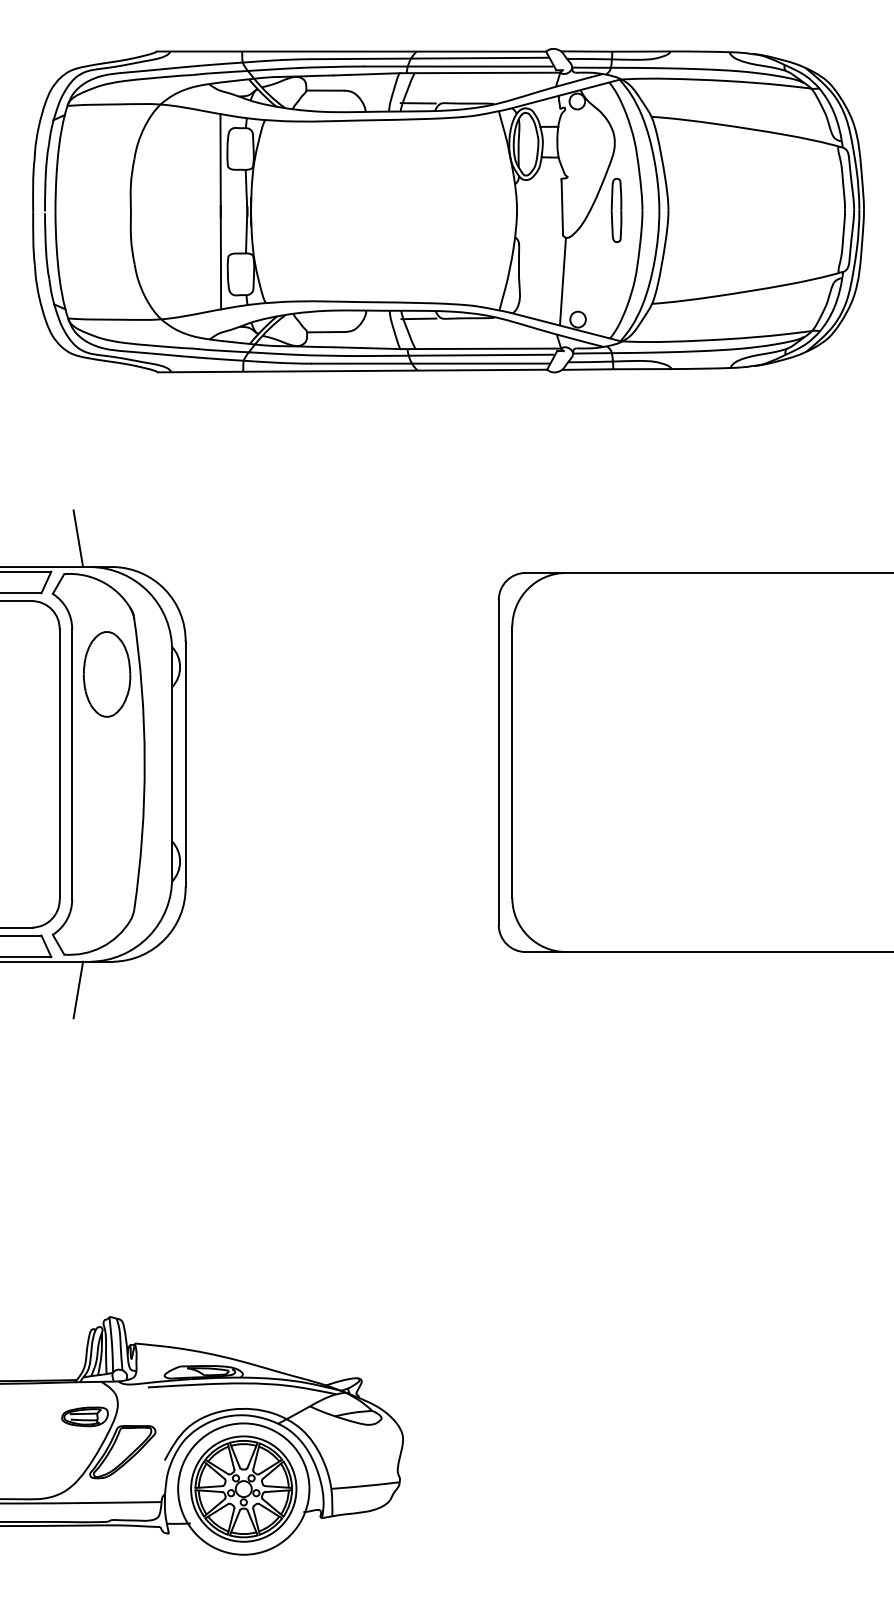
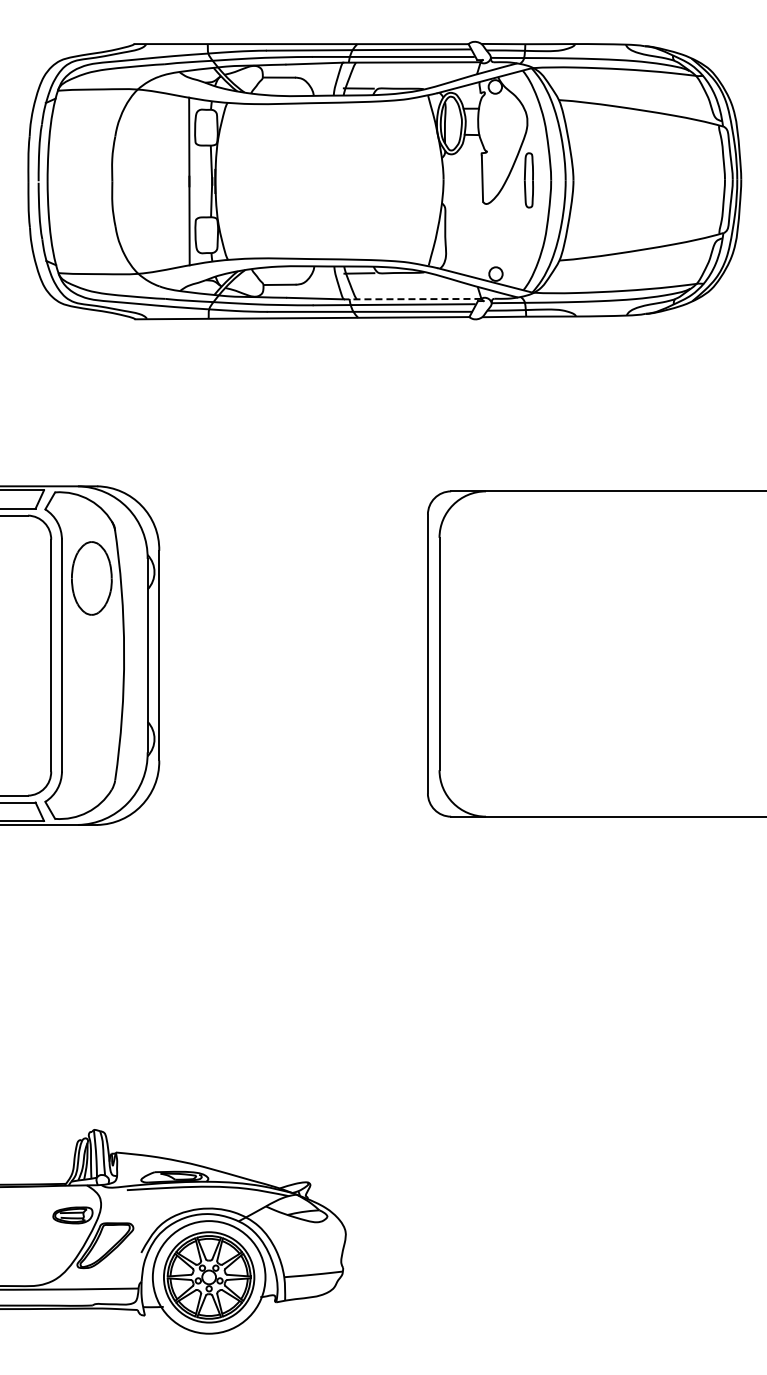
line: (562, 280) -> (482, 240), removed
line: (480, 349) -> (412, 299), solid -> dashed
line: (78, 538) -> (67, 461), removed
line: (78, 989) -> (67, 848), removed

